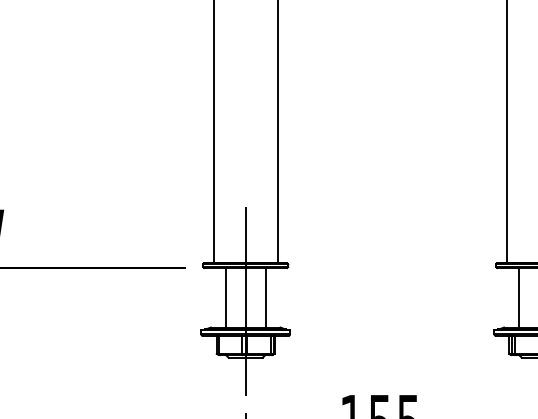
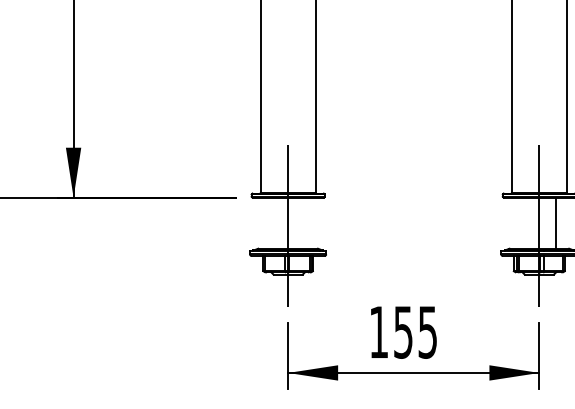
line: (226, 296) -> (271, 222), removed
line: (265, 296) -> (305, 222), removed
line: (519, 296) -> (522, 222), removed

